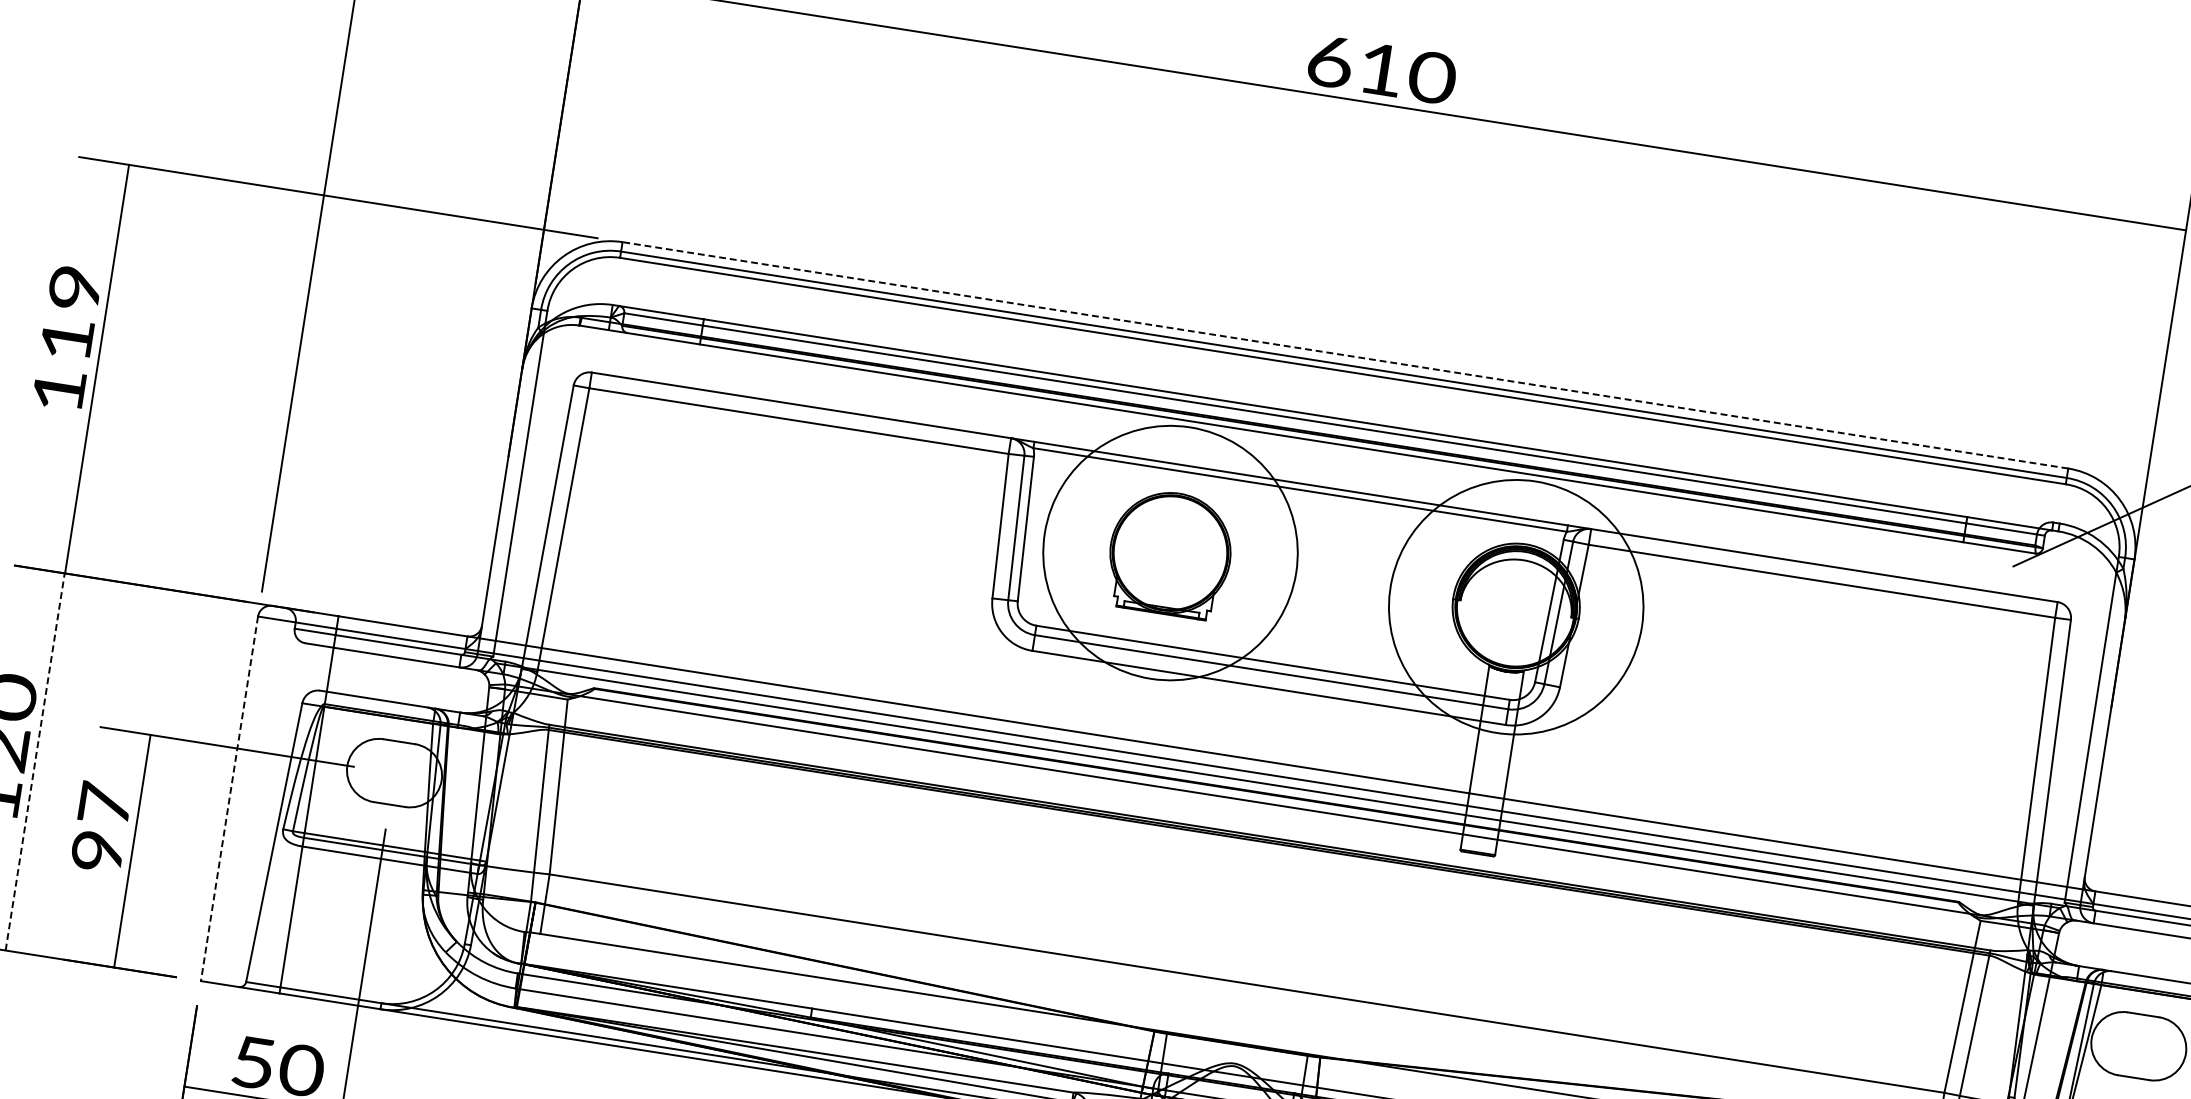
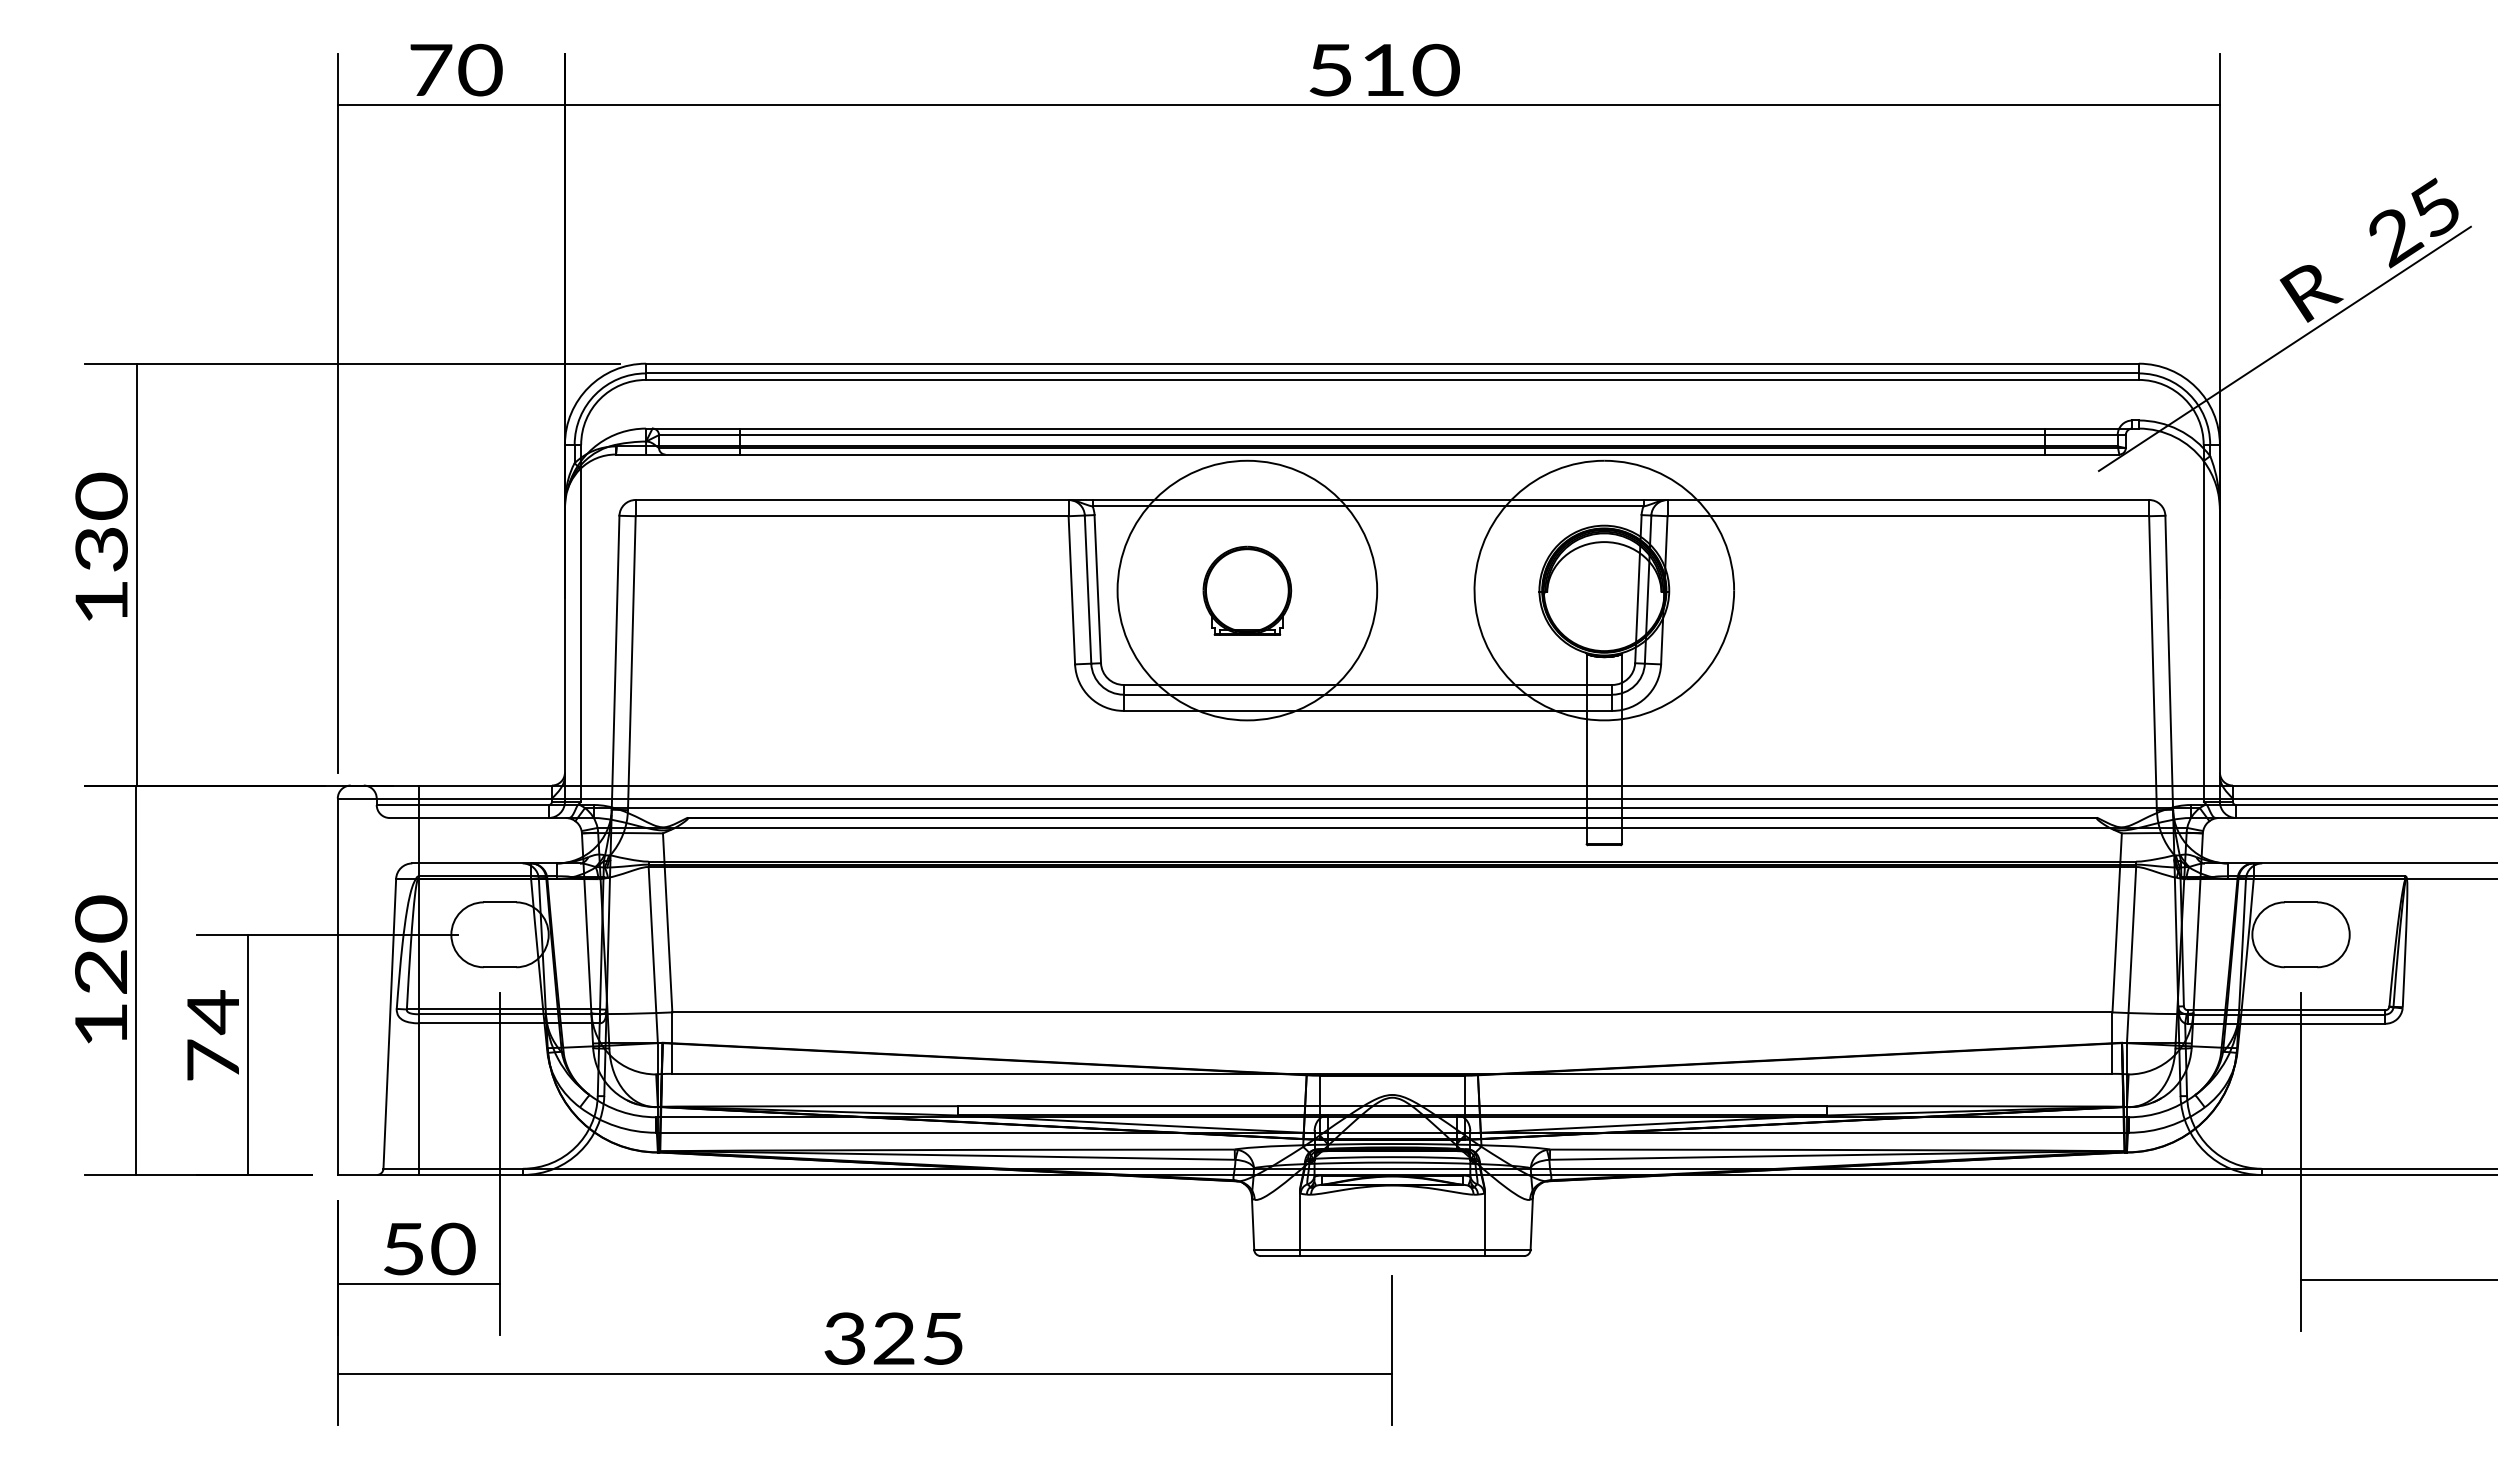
text: (1330, 62) -> (1331, 70), 610 -> 510
text: (71, 312) -> (101, 521), 119 -> 130
line: (1344, 355) -> (1391, 363), dashed -> solid
part: (1170, 553) -> (1247, 590), size x0.71
line: (35, 762) -> (136, 980), dashed -> solid
line: (229, 799) -> (337, 987), dashed -> solid
text: (100, 827) -> (212, 1035), 97 -> 74

